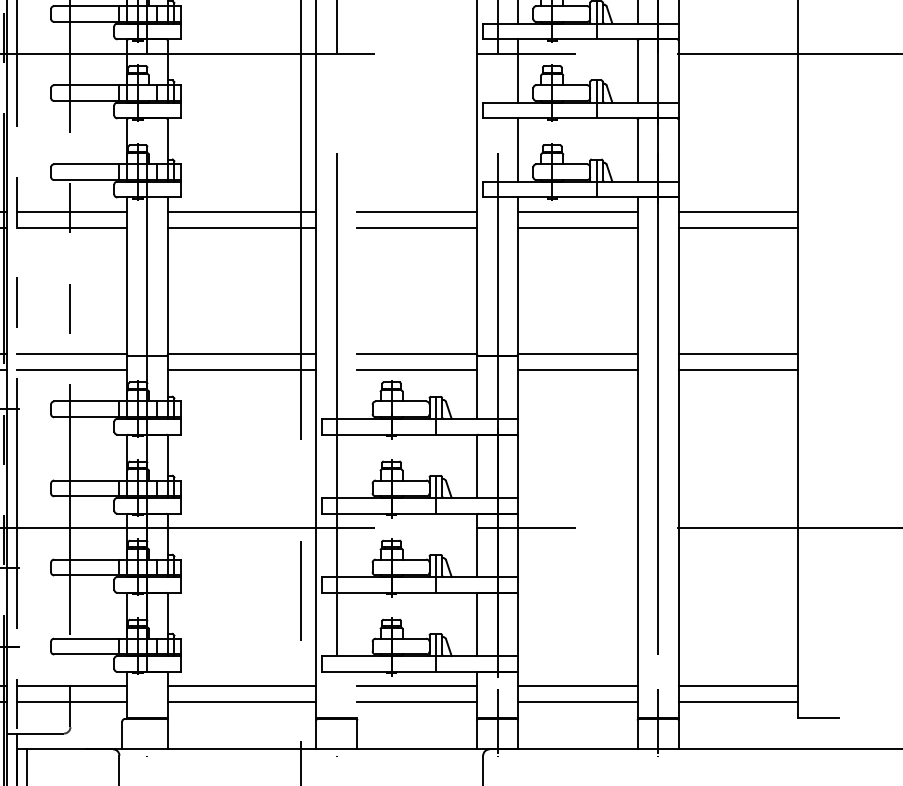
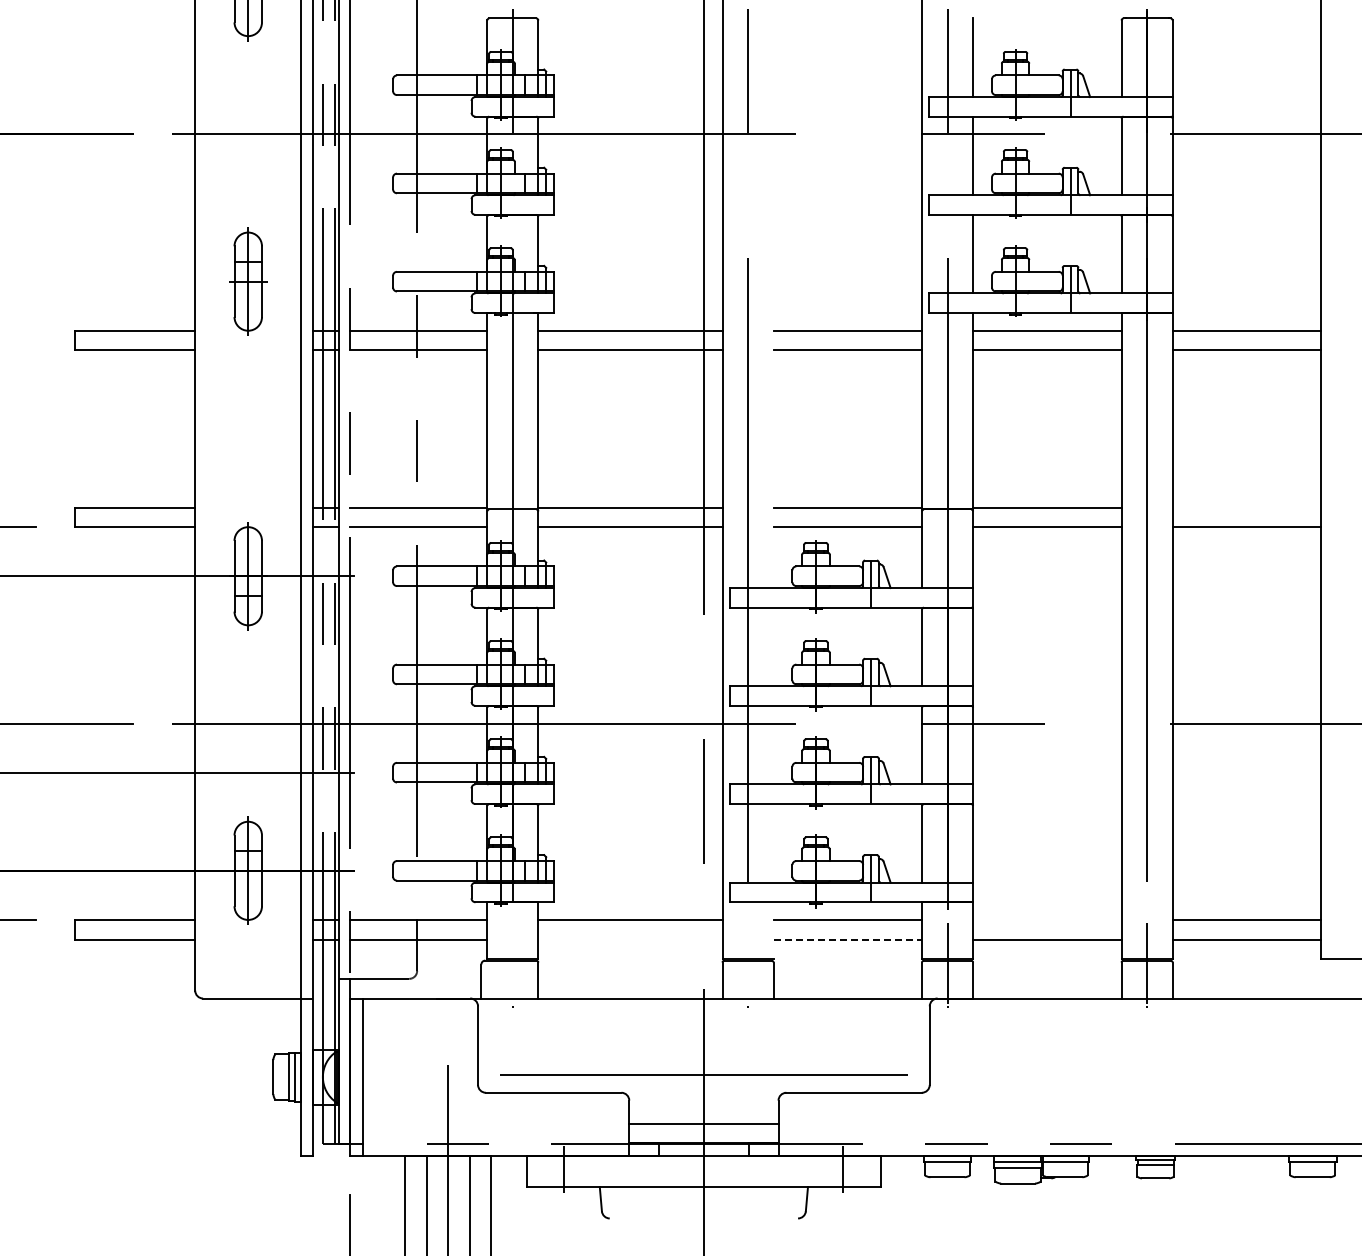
line: (738, 354) -> (1246, 507), removed
line: (578, 685) -> (1047, 919), removed
line: (242, 701) -> (630, 939), removed
line: (417, 701) -> (848, 939), solid -> dashed

